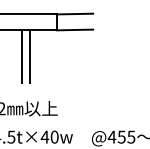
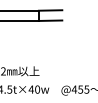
line: (21, 56) -> (16, 37), removed
line: (29, 56) -> (21, 37), removed

